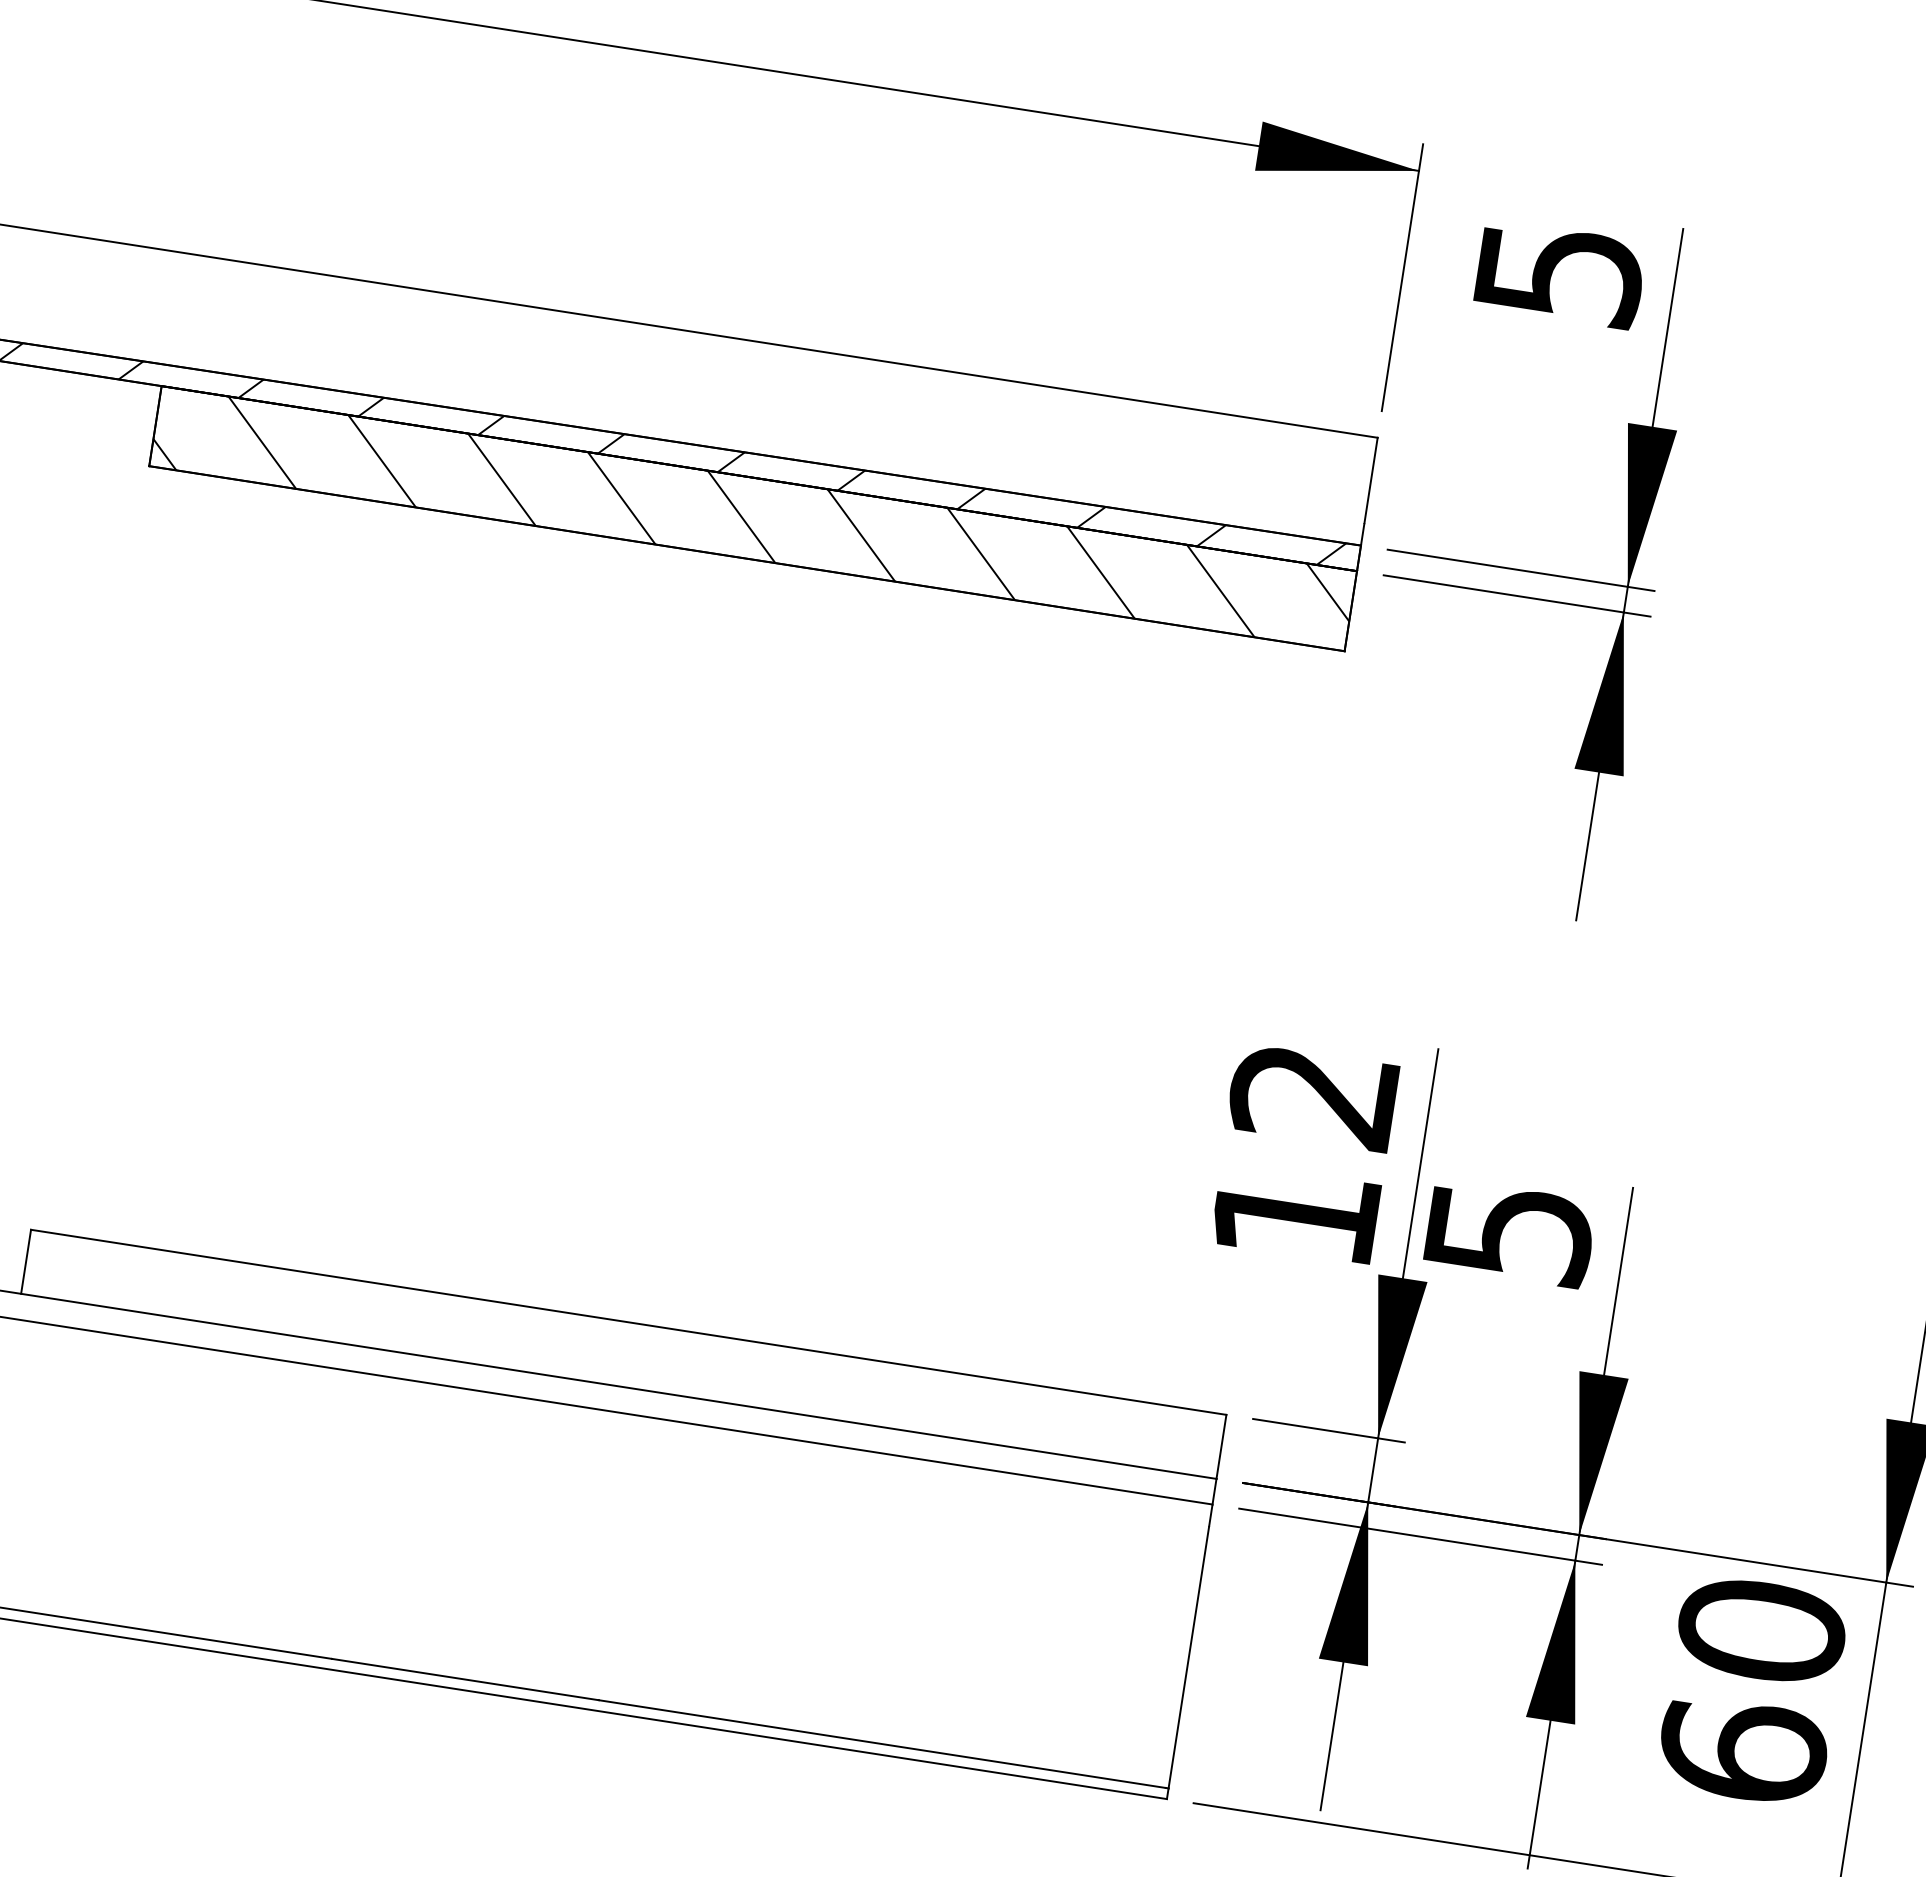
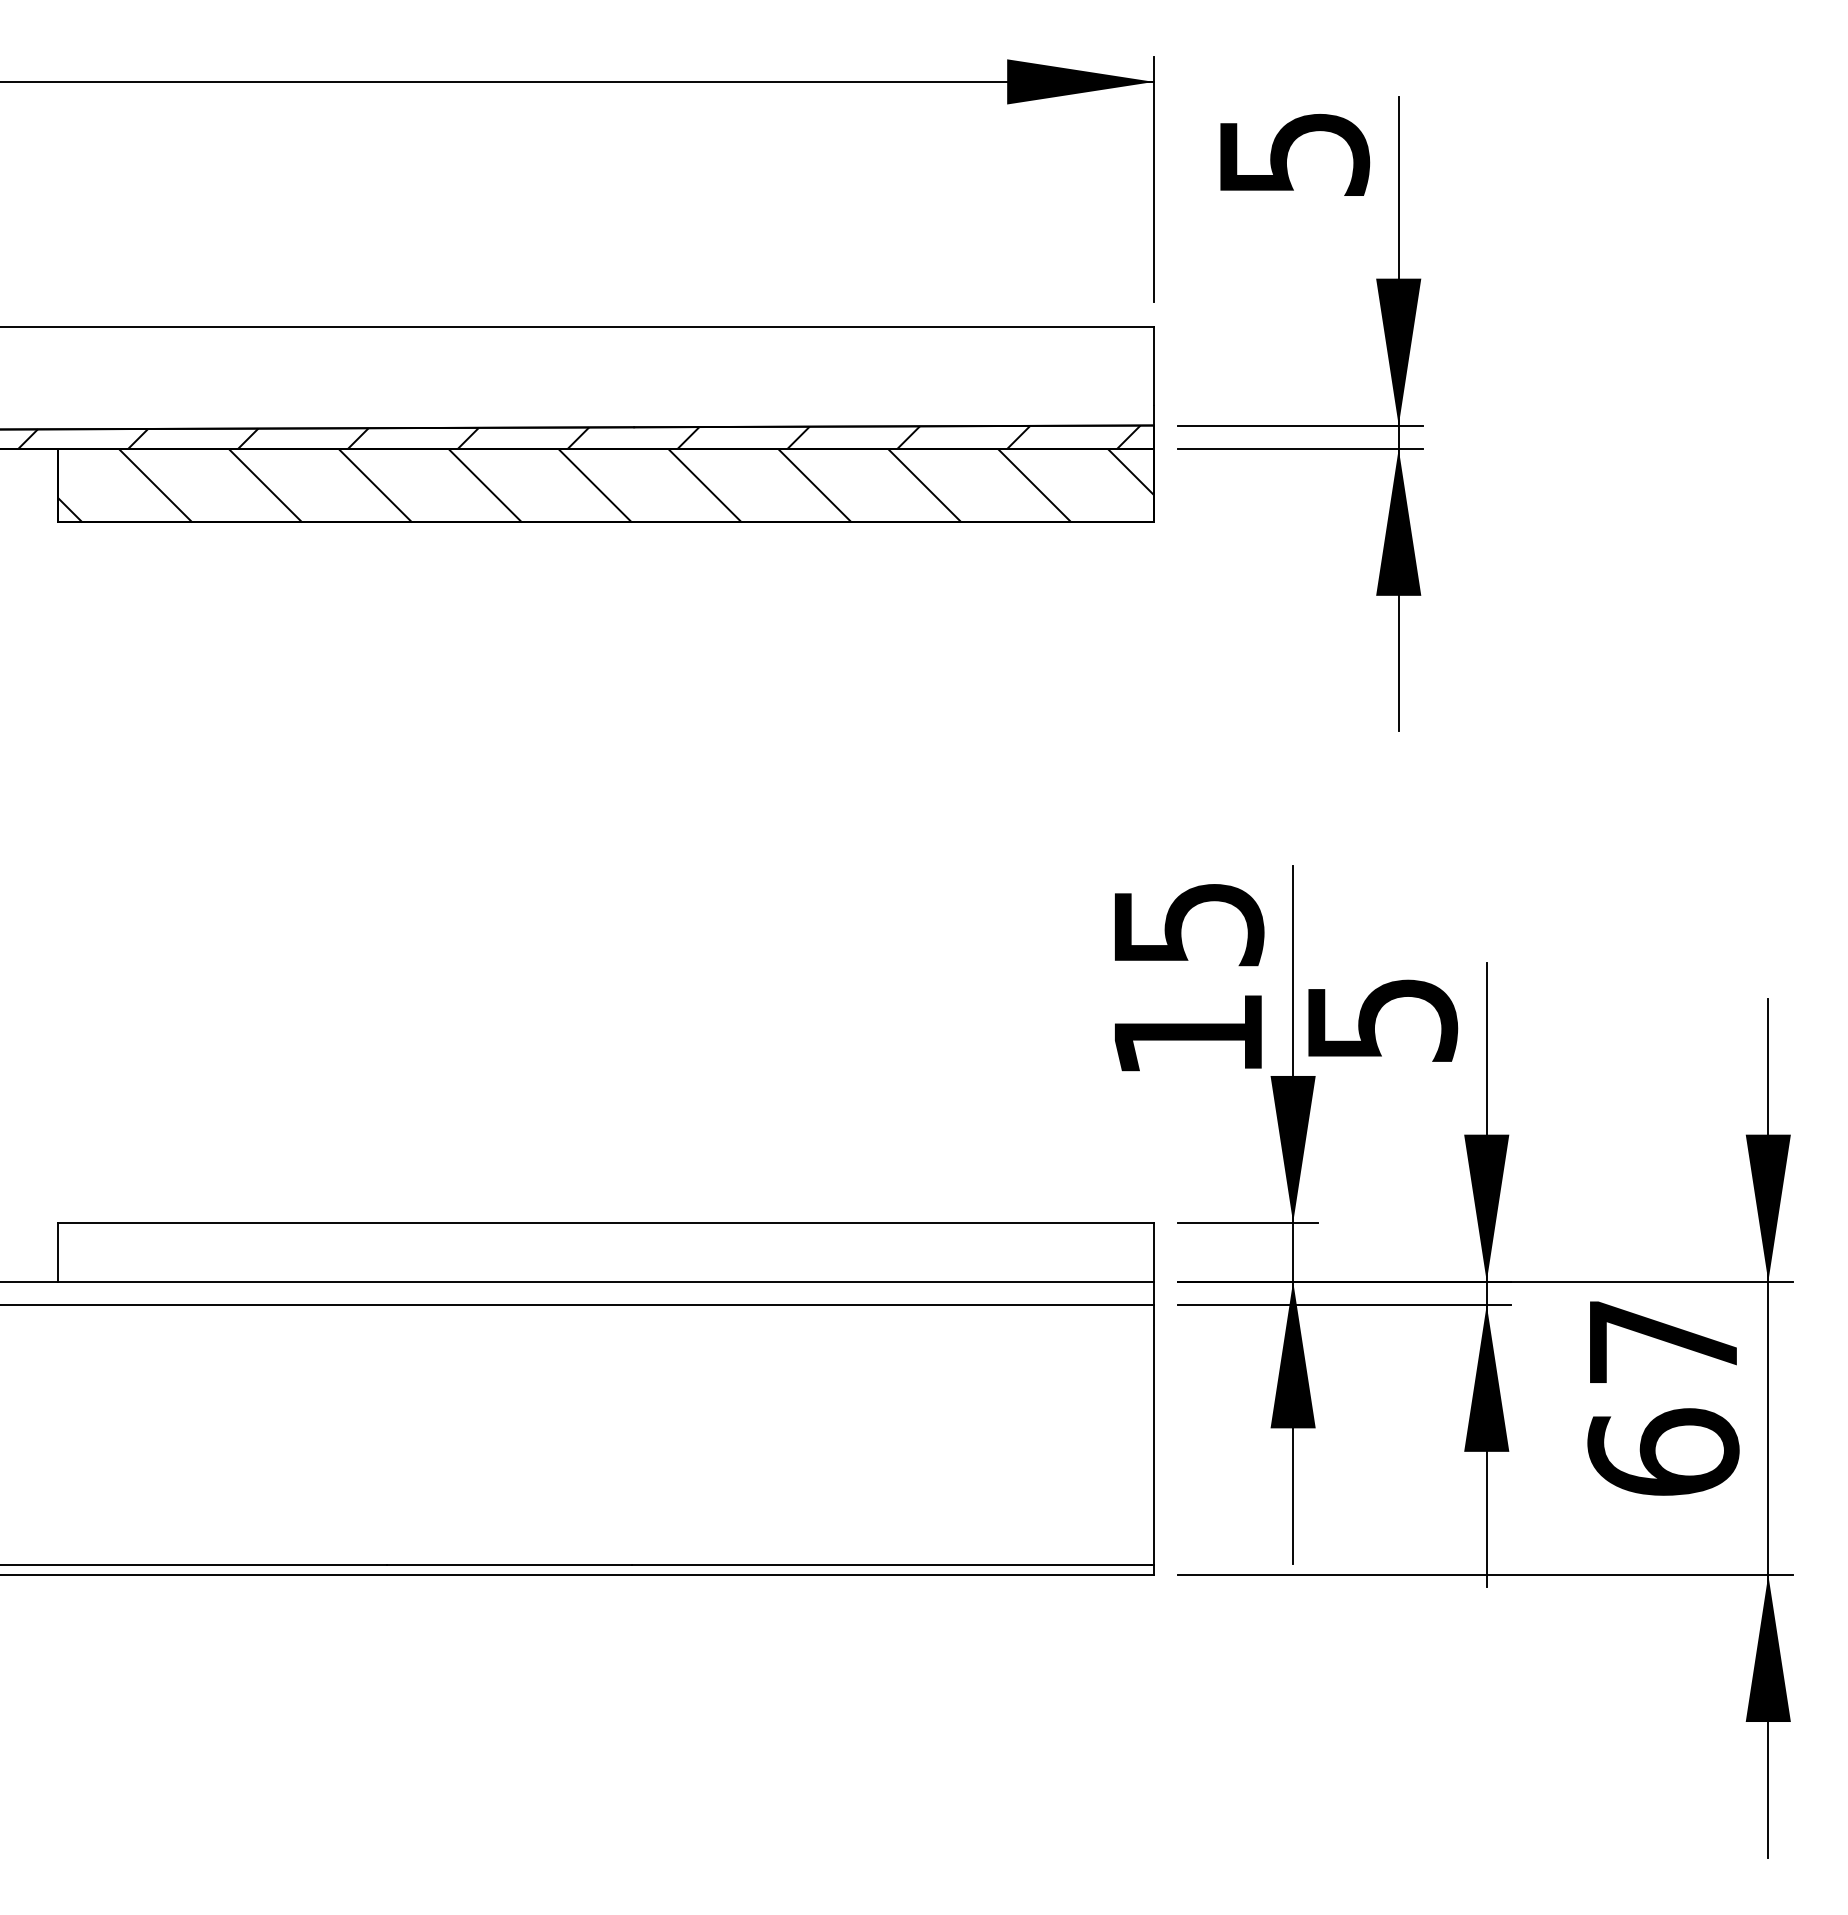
text: (1314, 1096) -> (1188, 925), 12 -> 15
text: (1761, 1630) -> (1663, 1341), 60 -> 67

